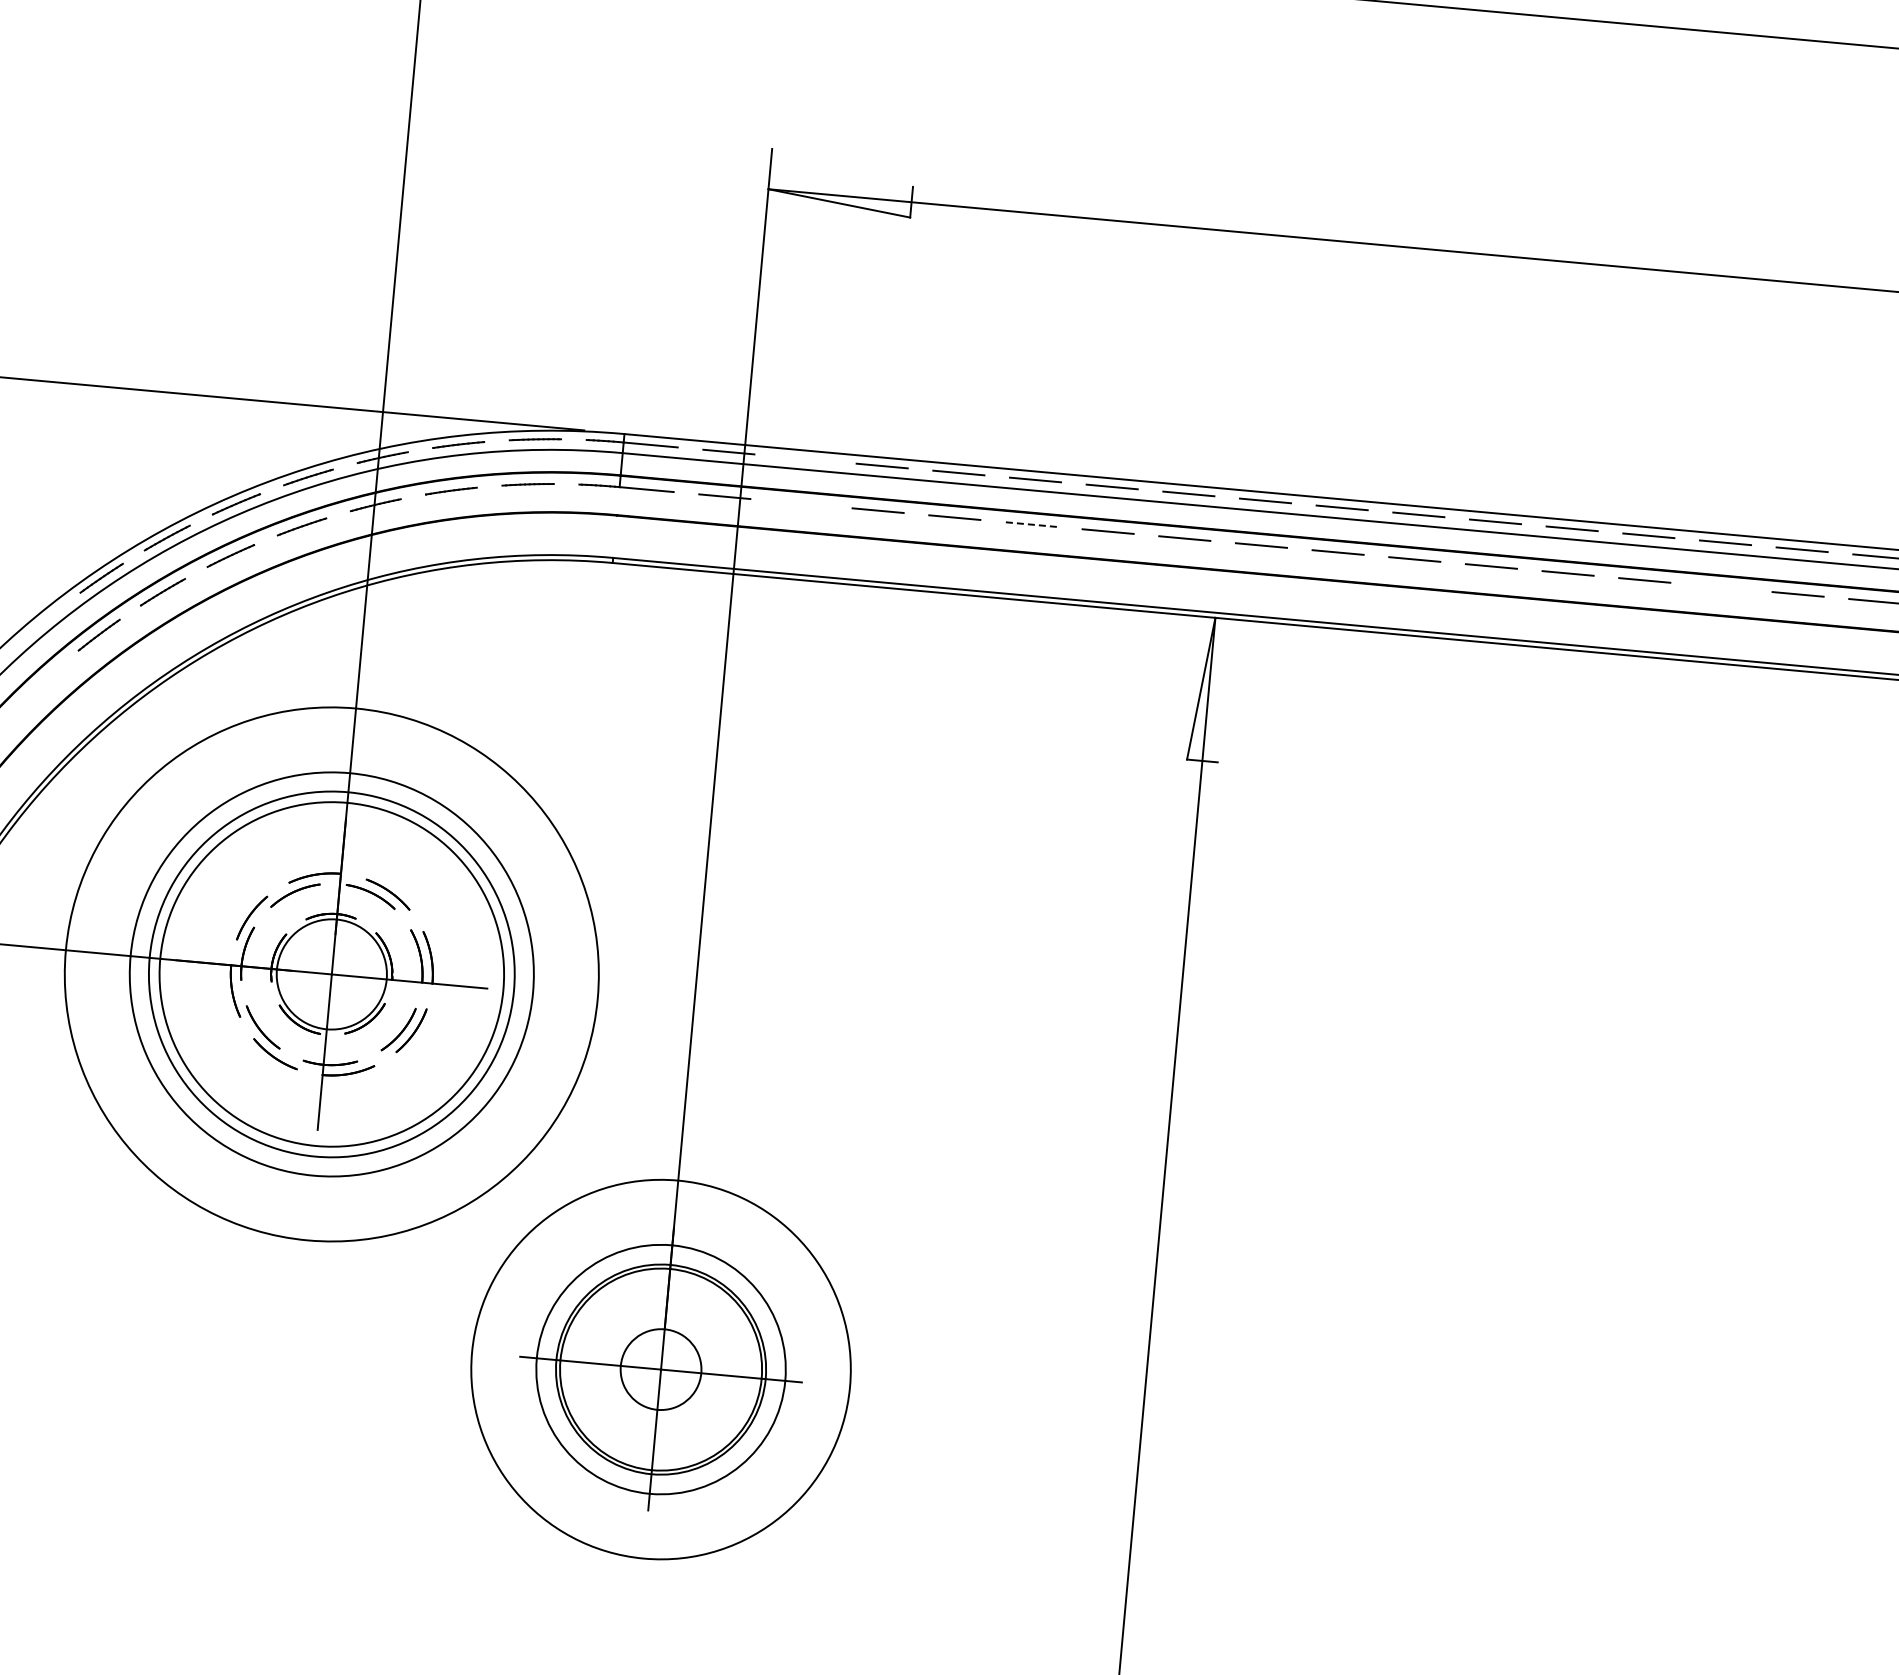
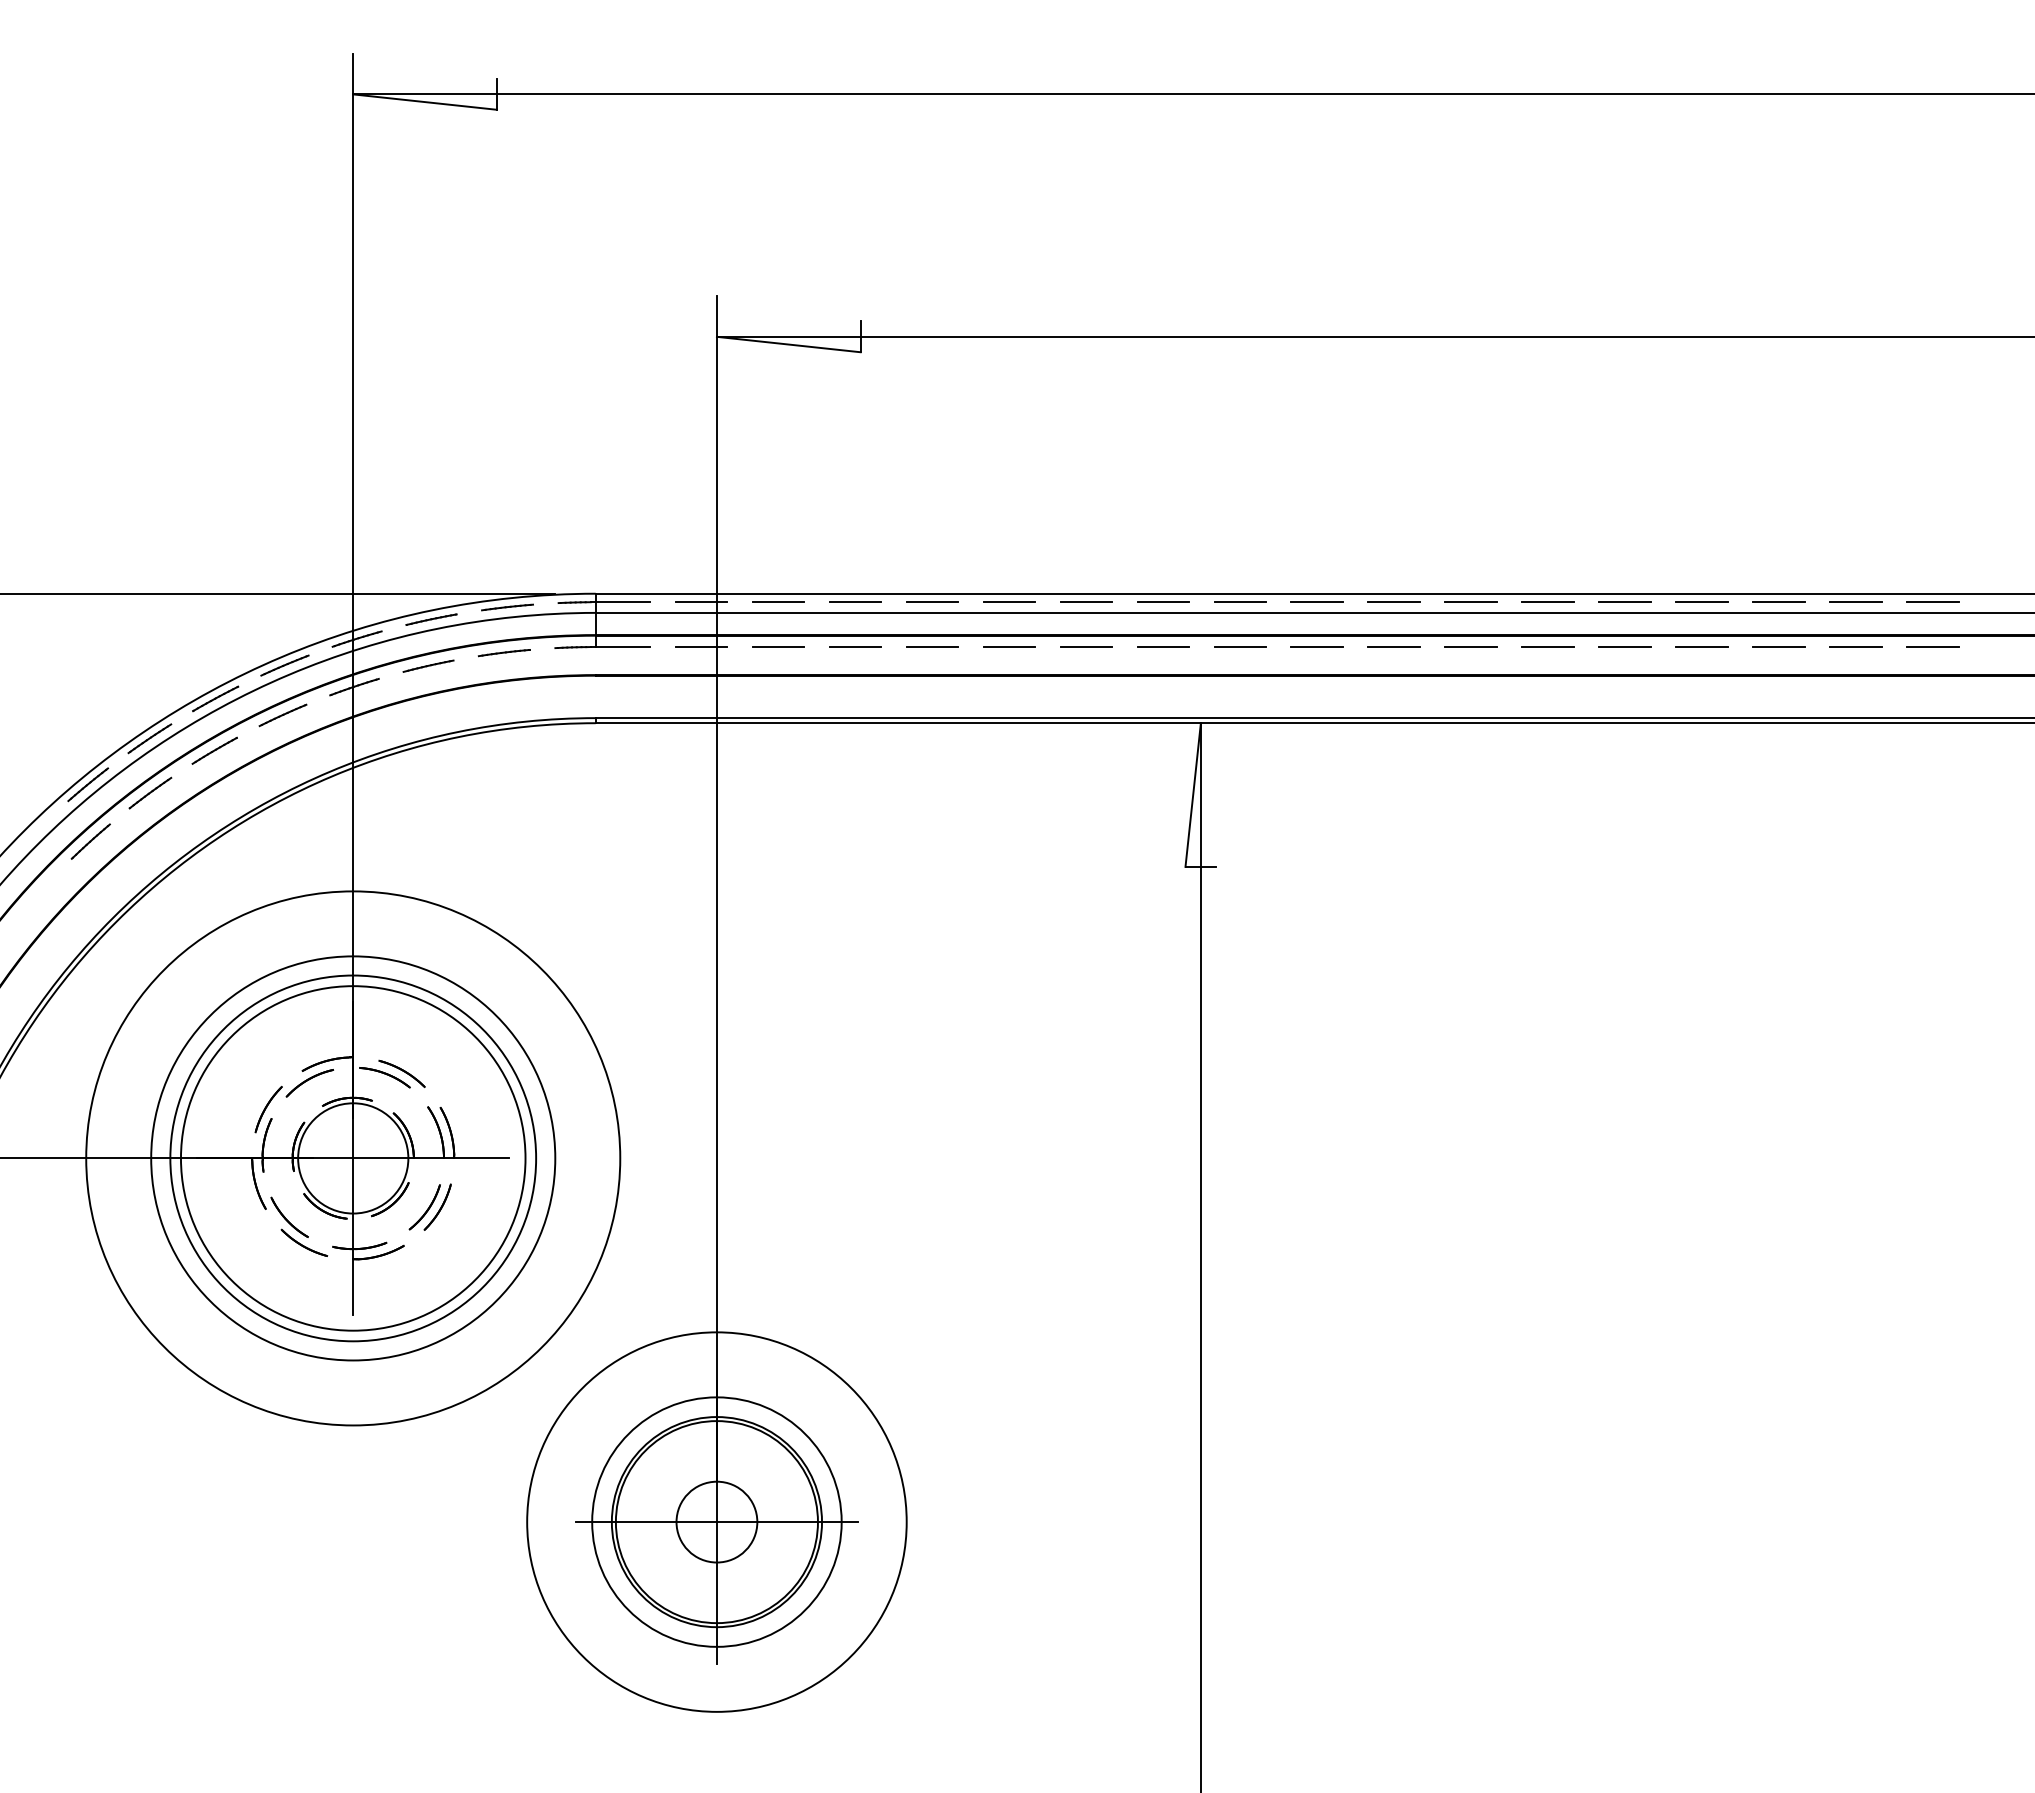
line: (804, 459) -> (777, 602), added
line: (801, 503) -> (778, 646), added
line: (1031, 525) -> (1009, 647), dashed -> solid
line: (1720, 587) -> (1701, 647), added

